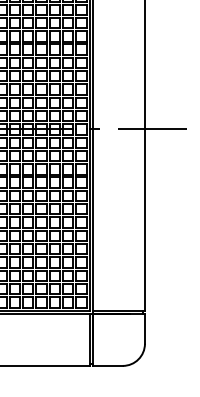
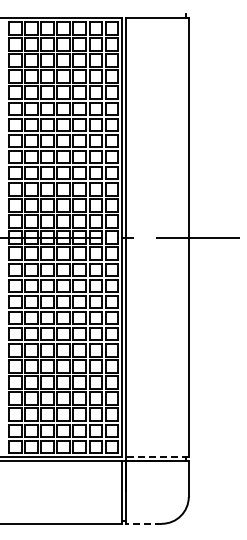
line: (118, 310) -> (156, 456), solid -> dashed
line: (108, 365) -> (144, 523), solid -> dashed

